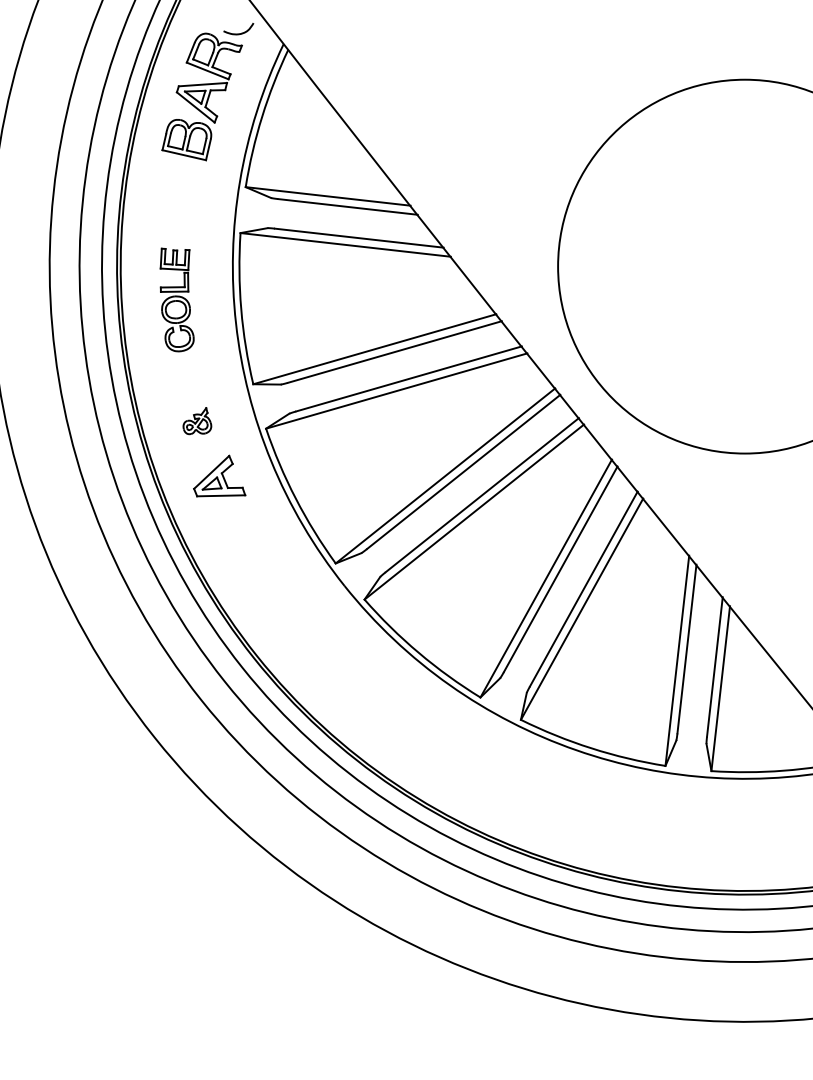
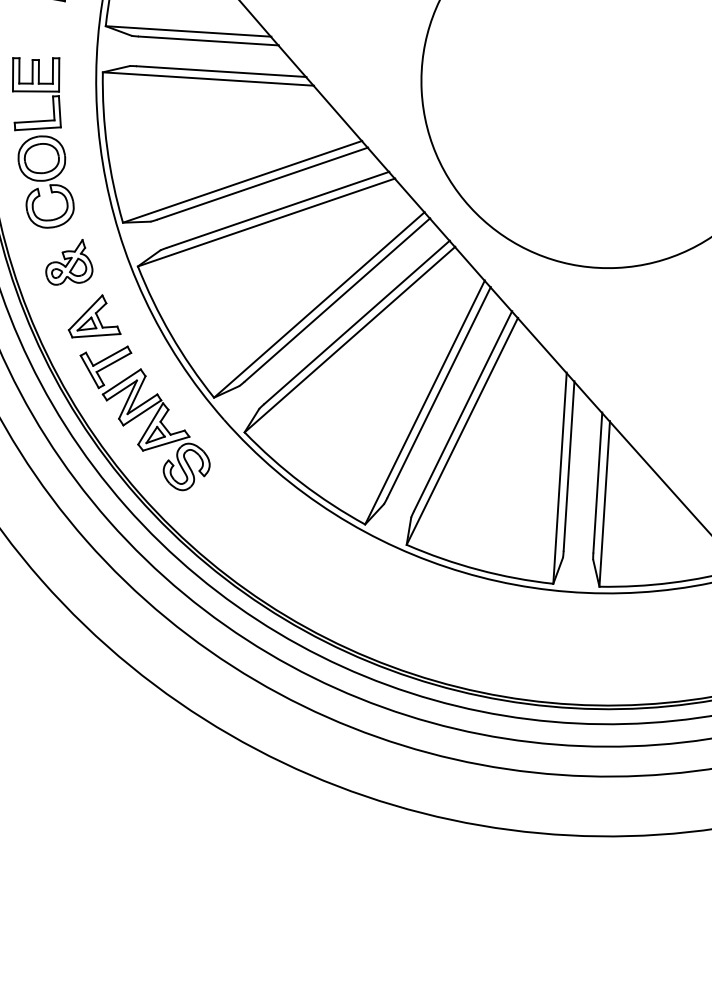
part: (176, 299) -> (42, 141), size x1.67
part: (197, 420) -> (69, 261), size x1.67
part: (265, 581) -> (144, 419), added

